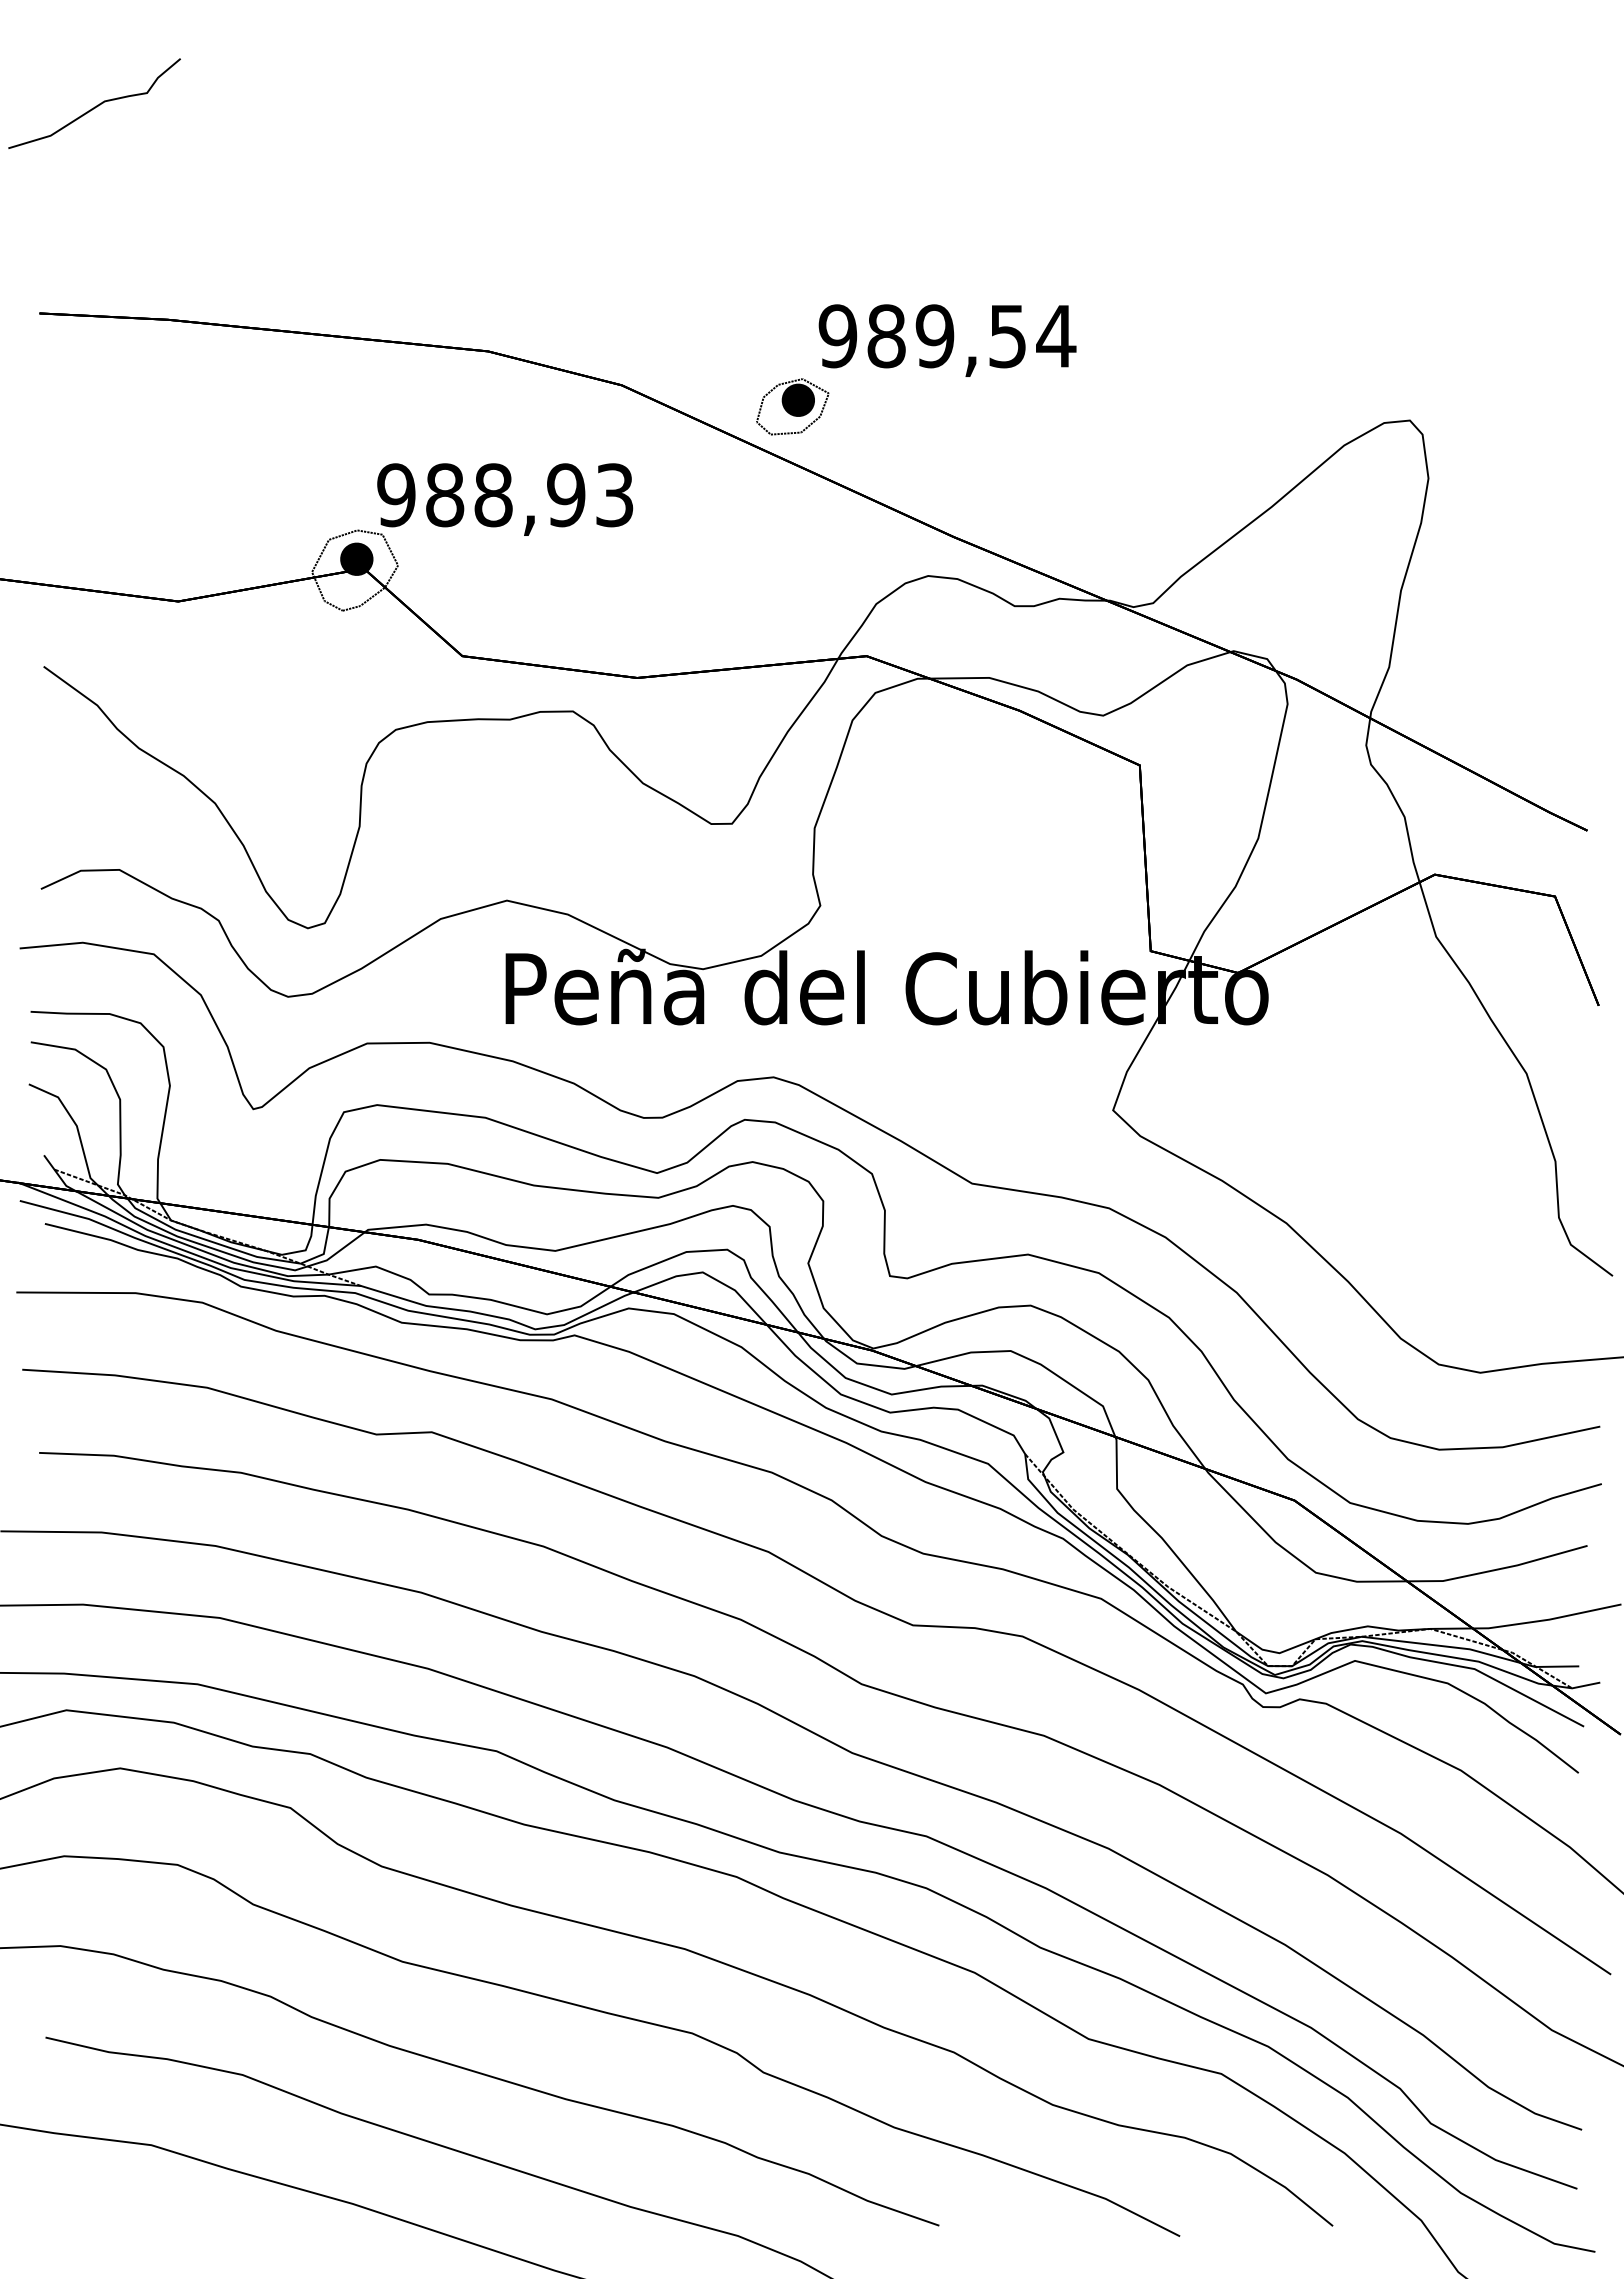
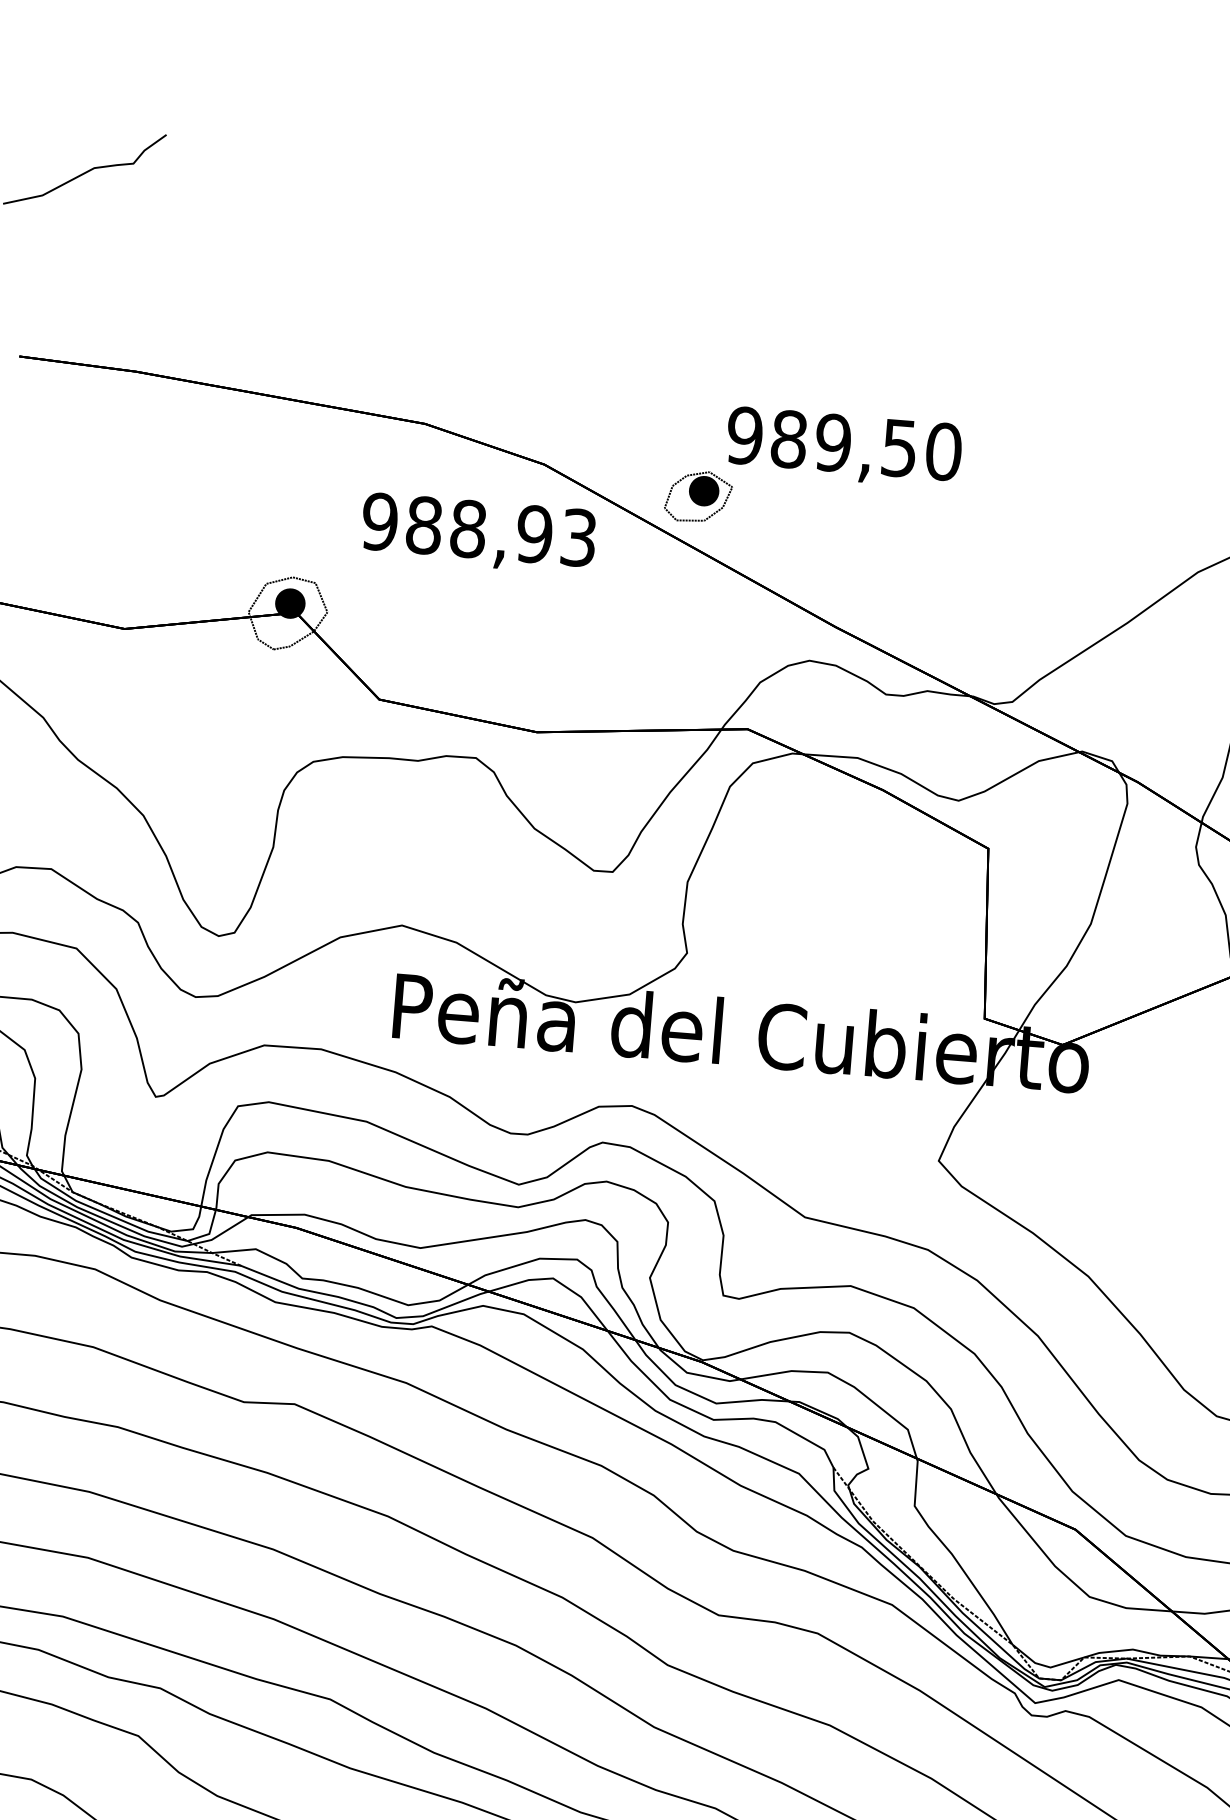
text: (1056, 336) -> (943, 451), 989,54 -> 989,50
text: (505, 499) -> (478, 533), moved

